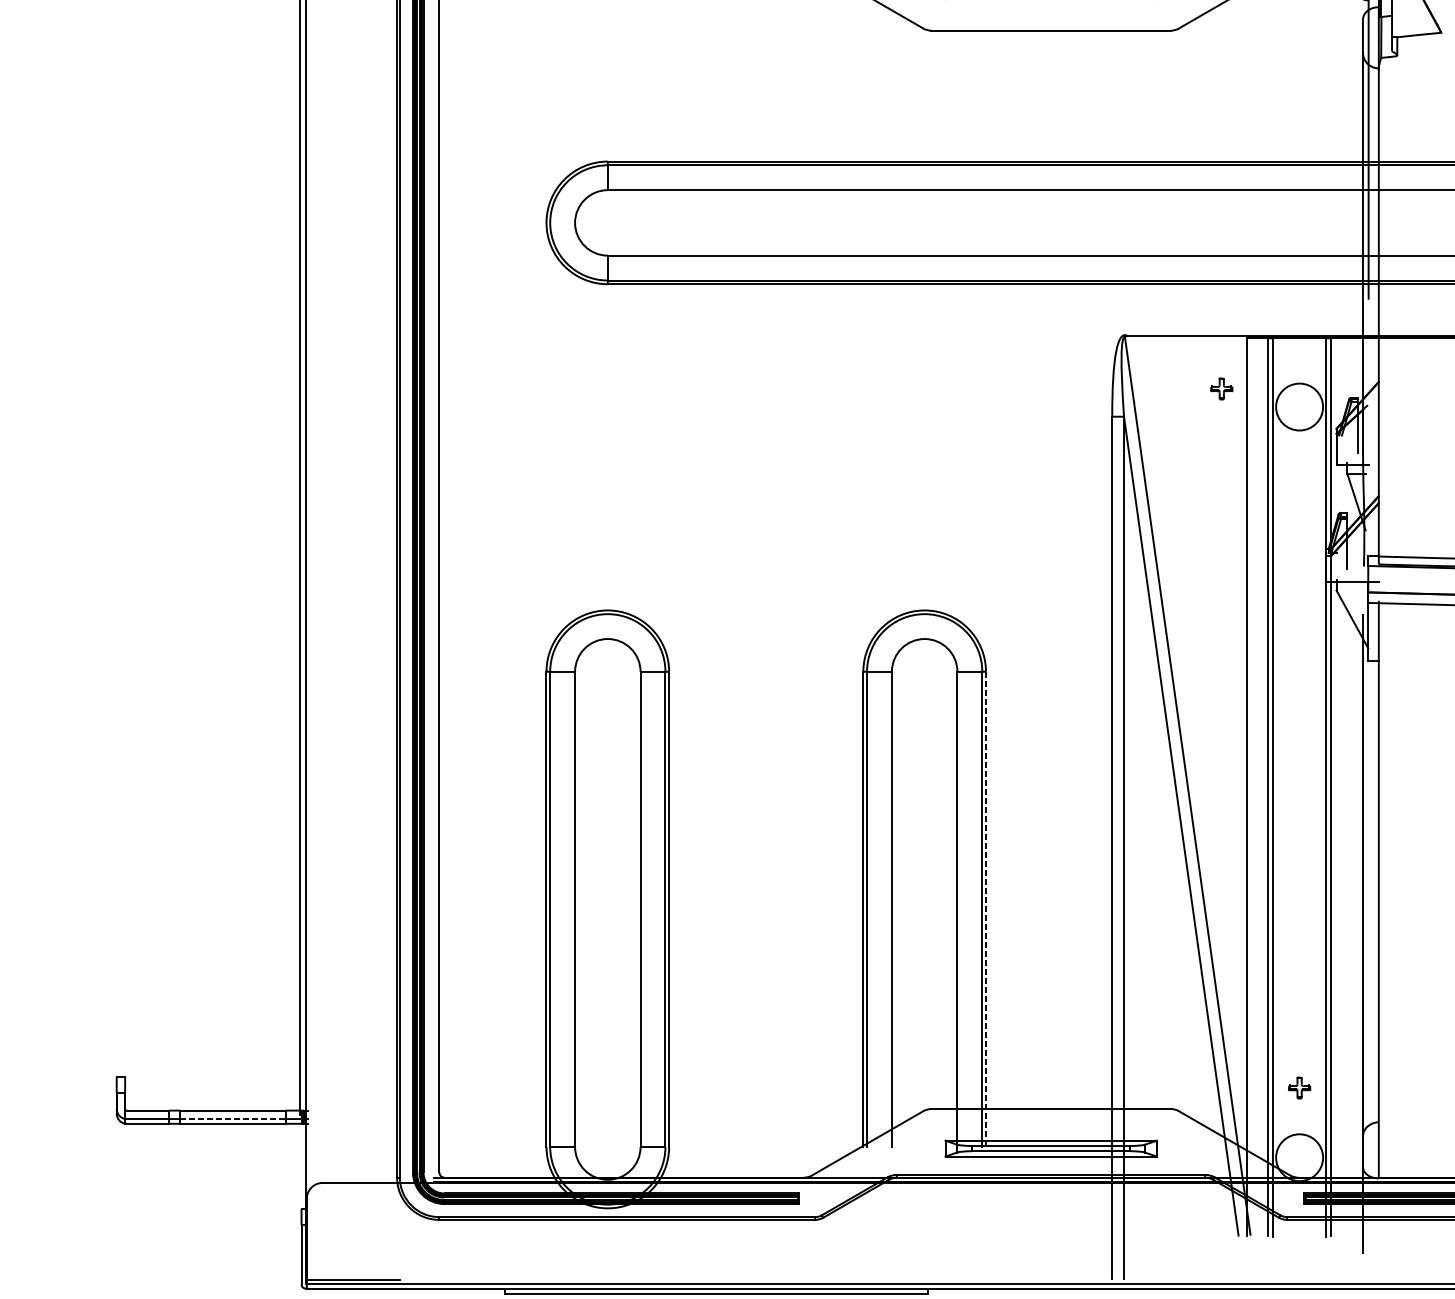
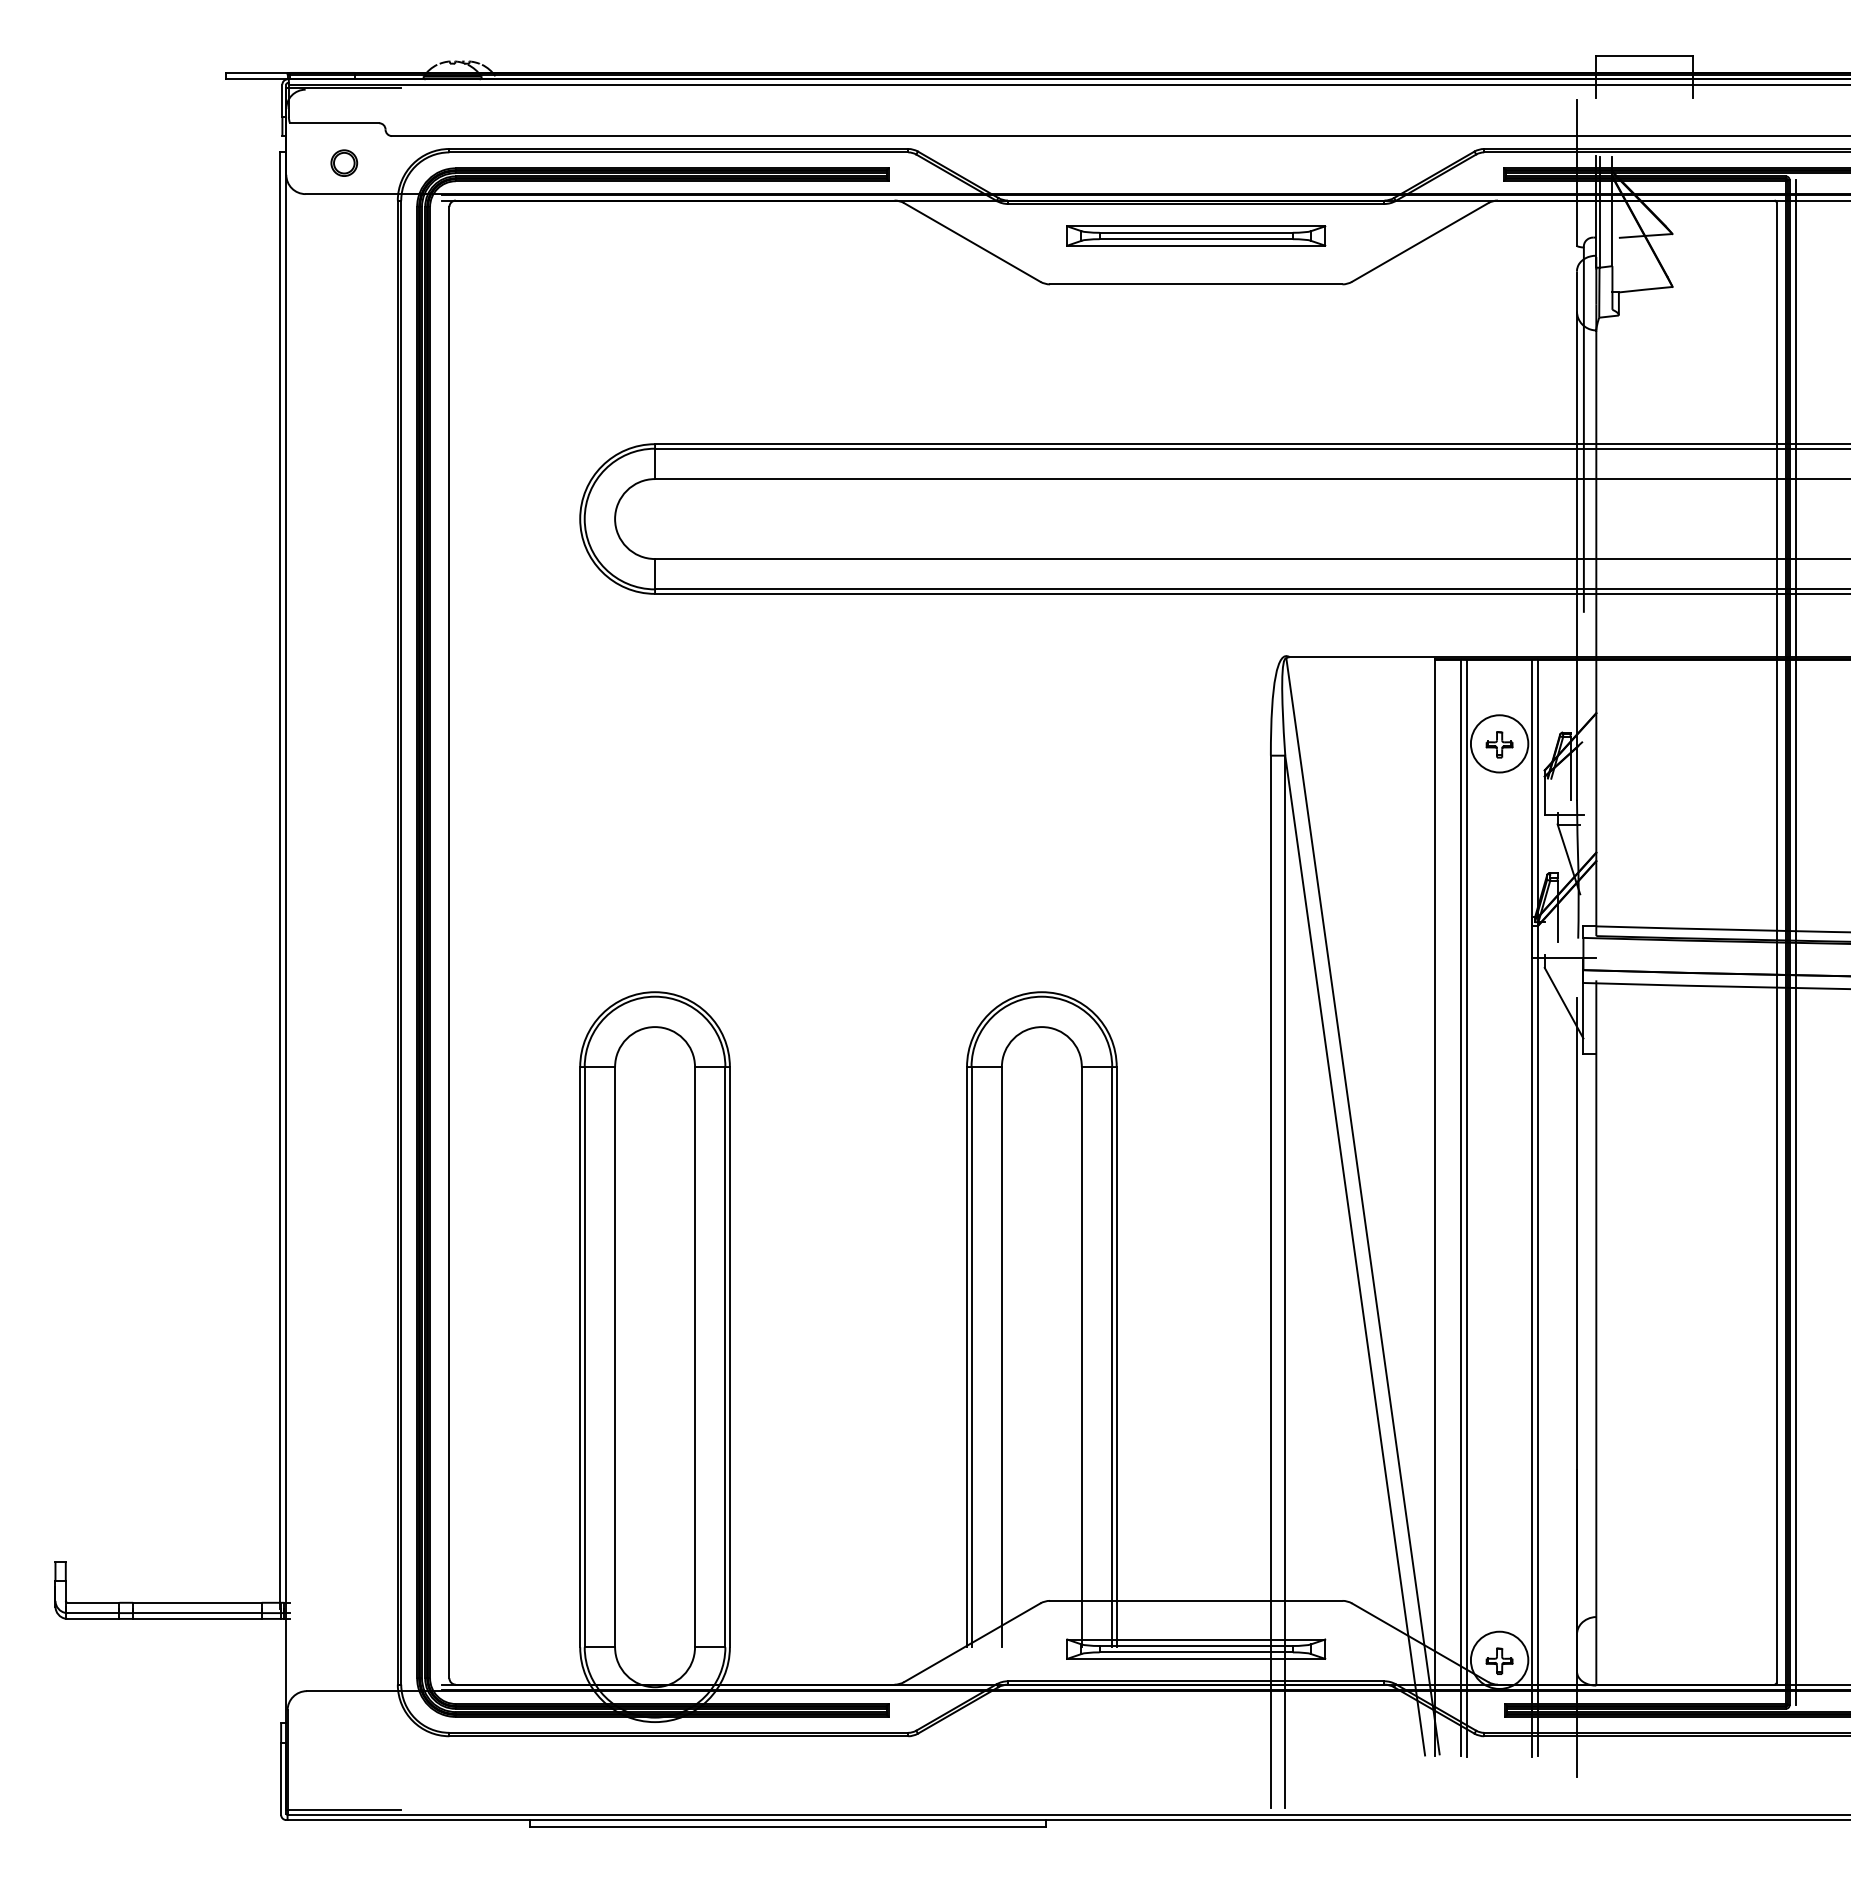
part: (1221, 388) -> (1499, 744), moved
line: (985, 909) -> (1116, 1357), dashed -> solid
part: (1299, 1087) -> (1499, 1660), moved
line: (233, 1119) -> (197, 1613), dashed -> solid

